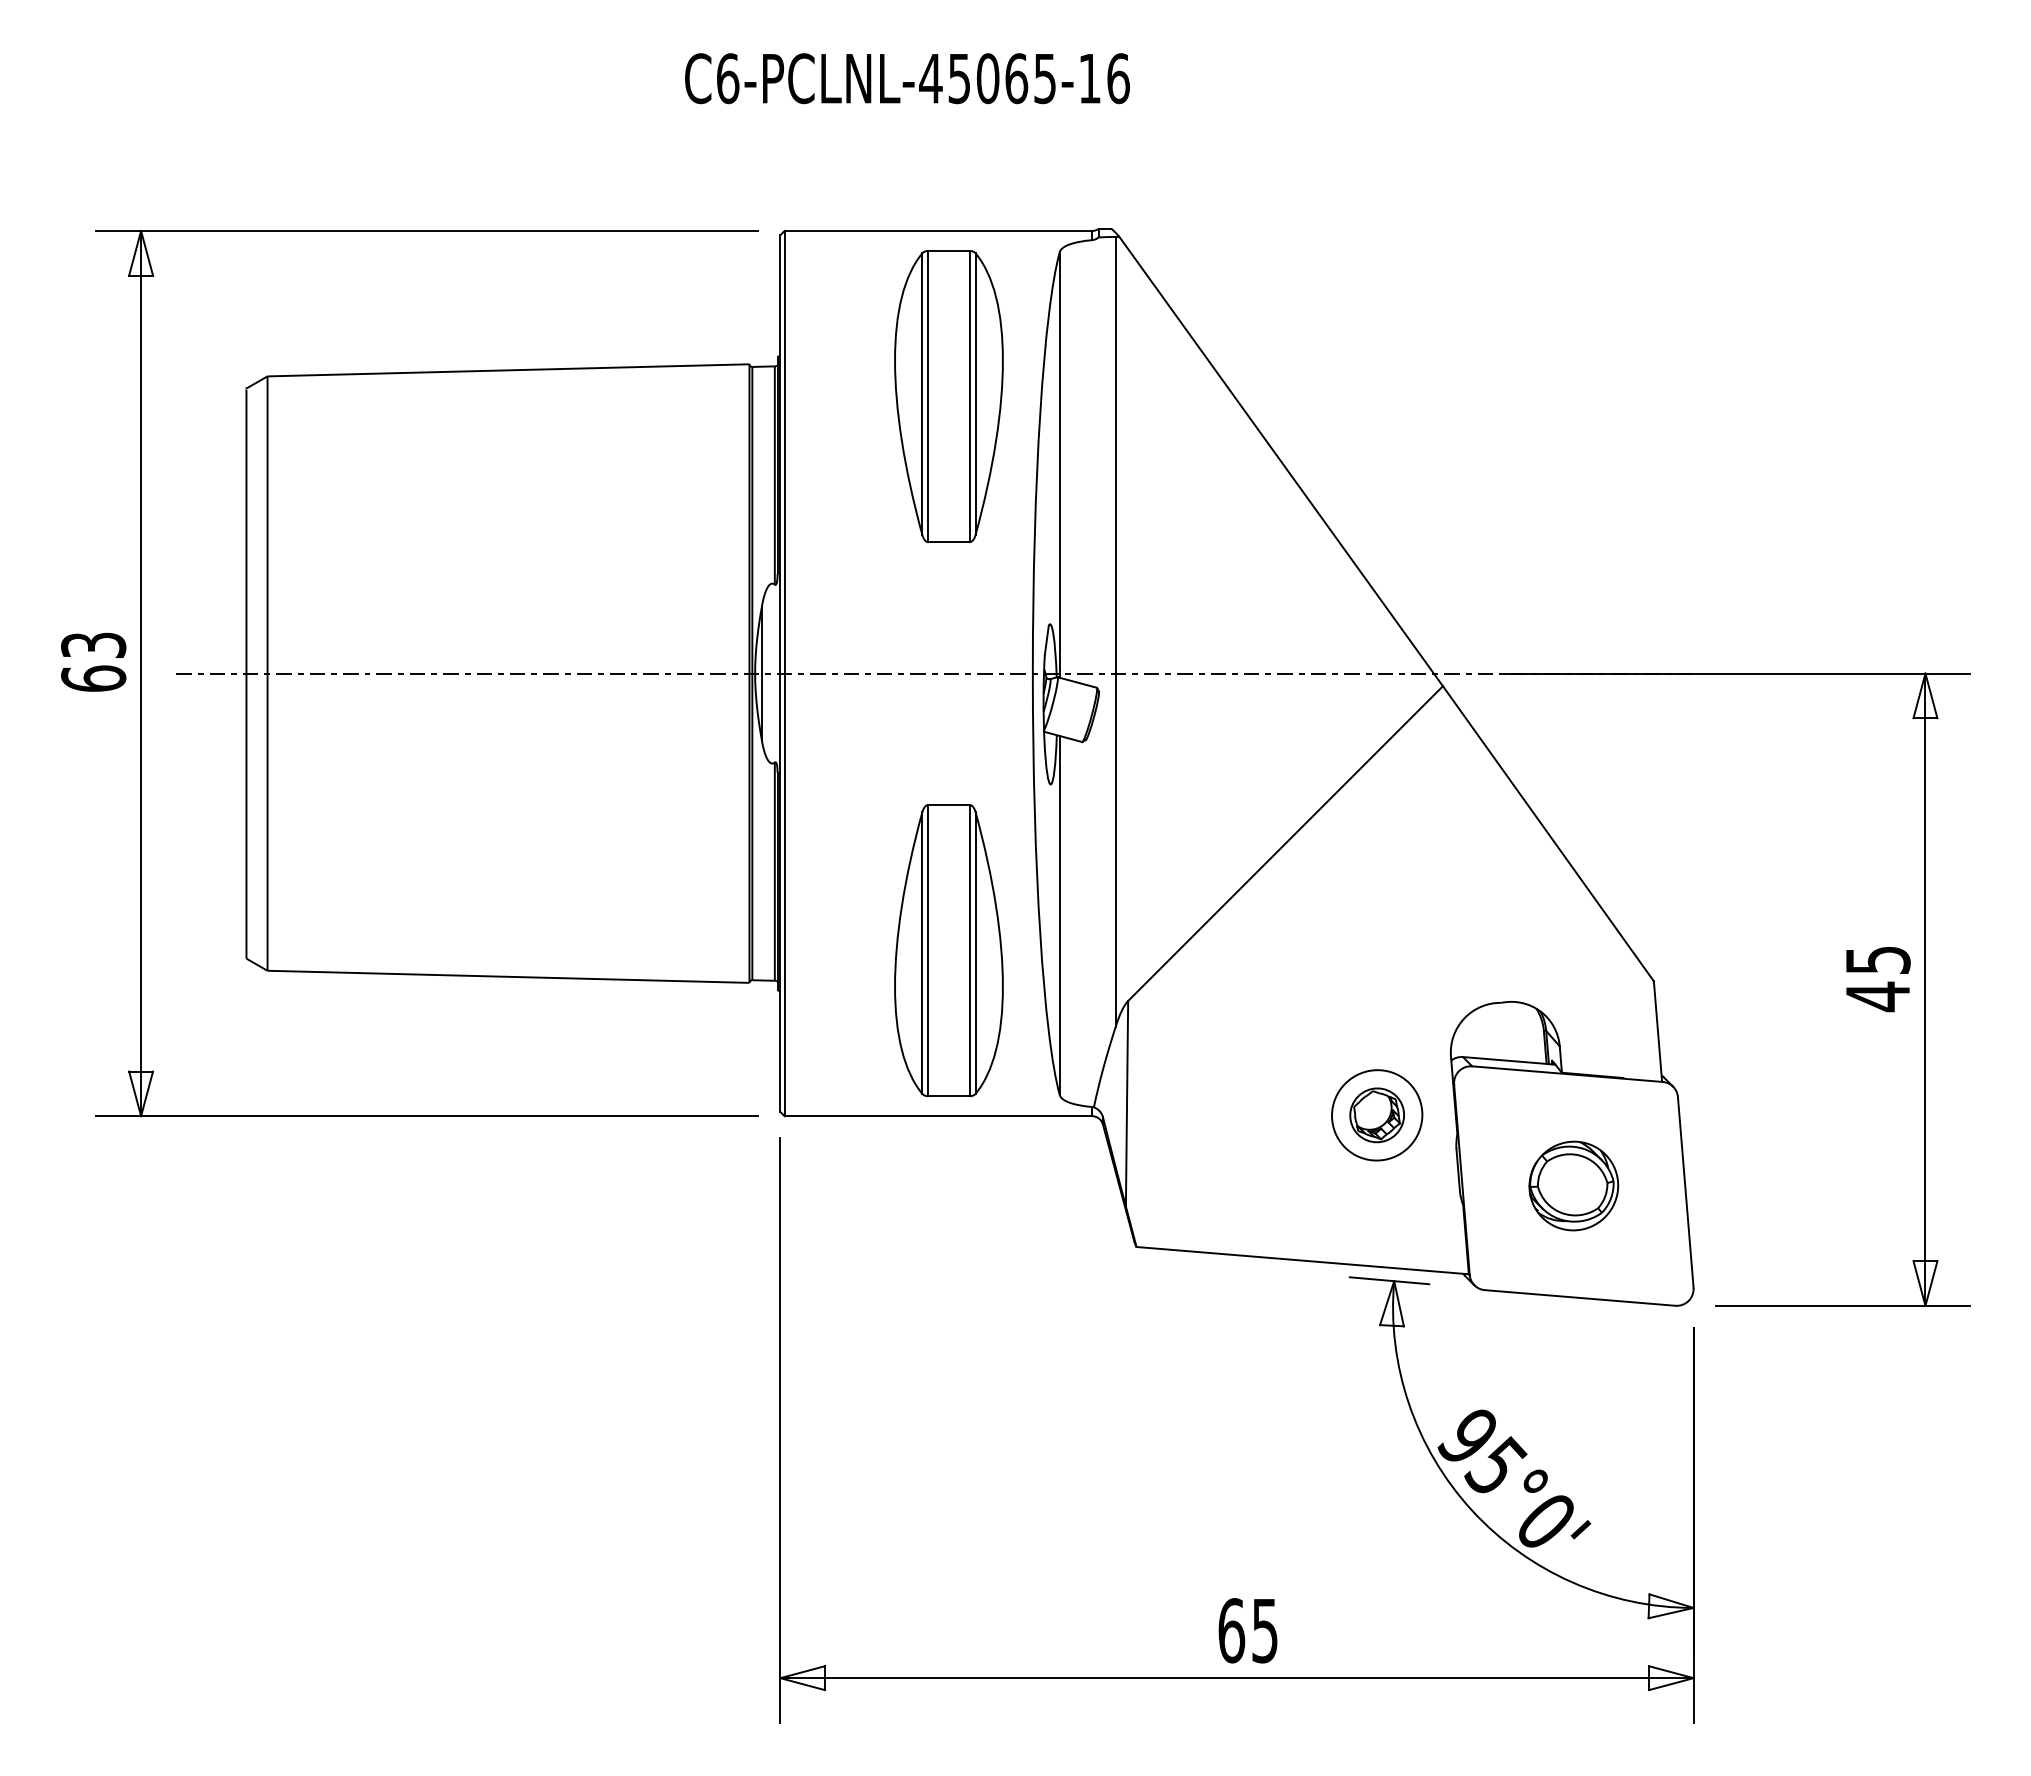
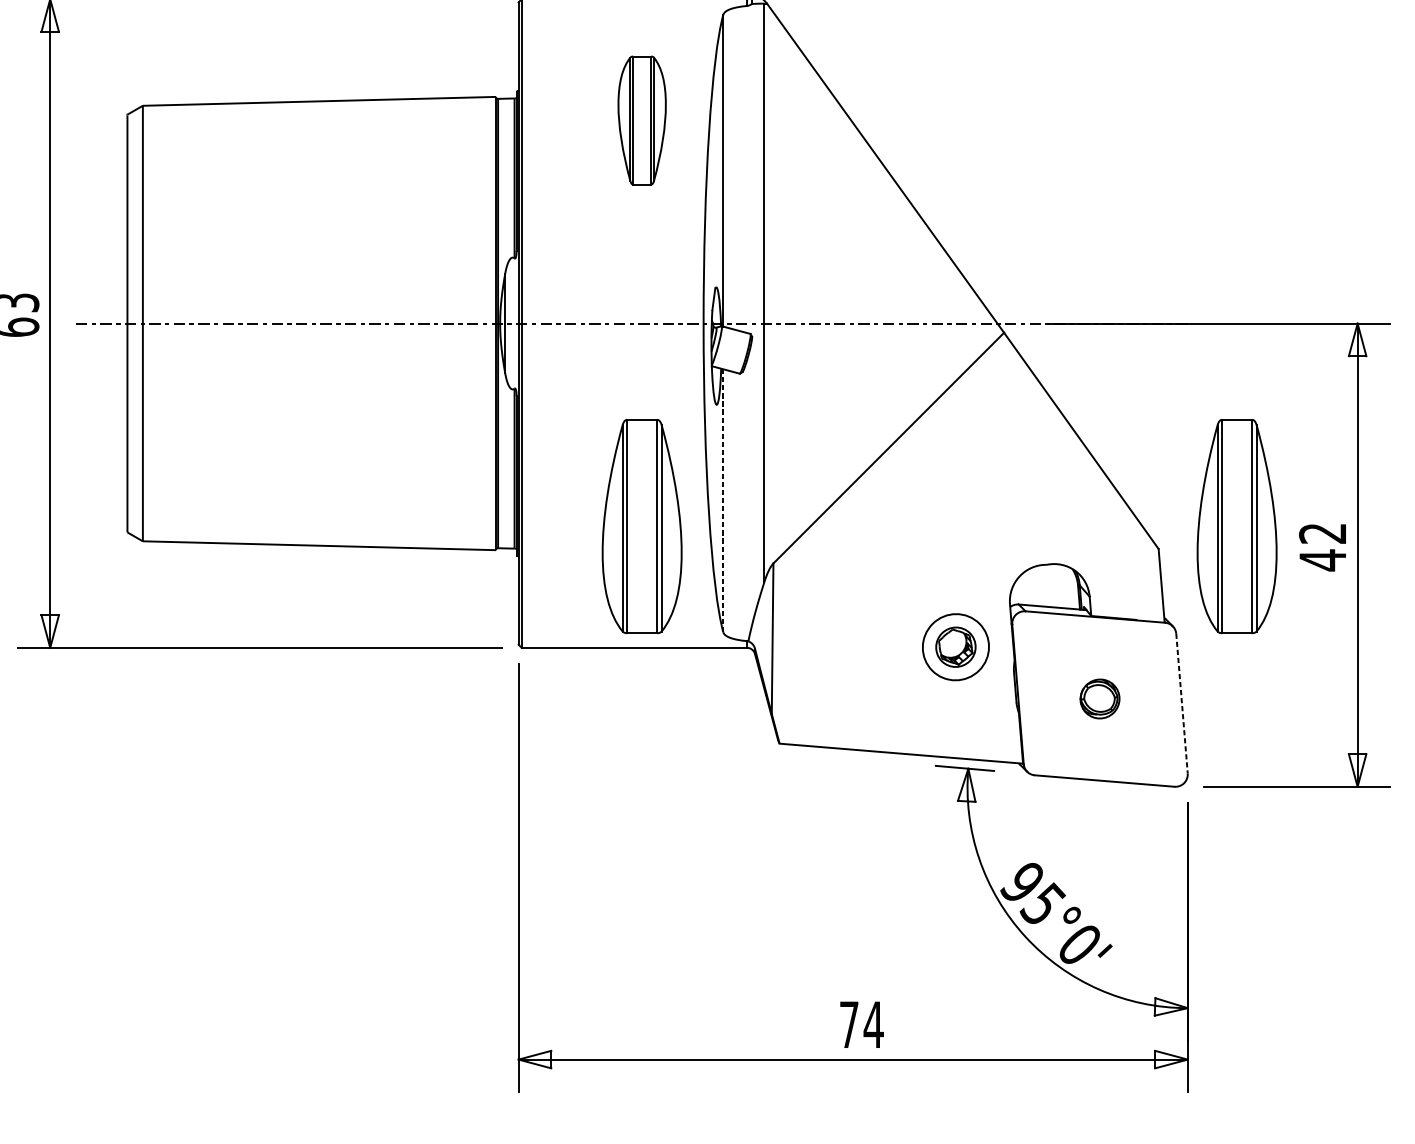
part: (948, 396) -> (641, 120), size x0.6
line: (1059, 914) -> (723, 500), solid -> dashed
part: (1760, 950) -> (1236, 526), added
text: (1877, 960) -> (1322, 533), 45 -> 42
part: (1573, 1185) -> (1099, 698), size x0.6
line: (1685, 1192) -> (1181, 703), solid -> dashed
text: (1248, 1630) -> (861, 1024), 65 -> 74

